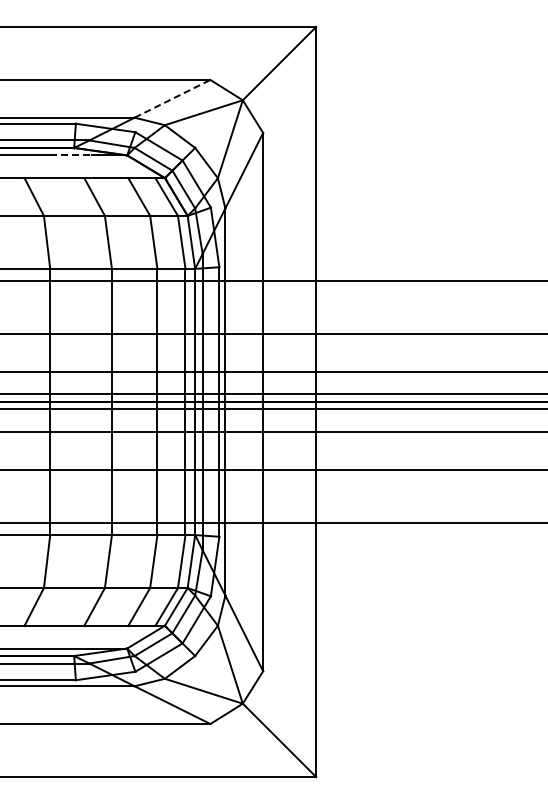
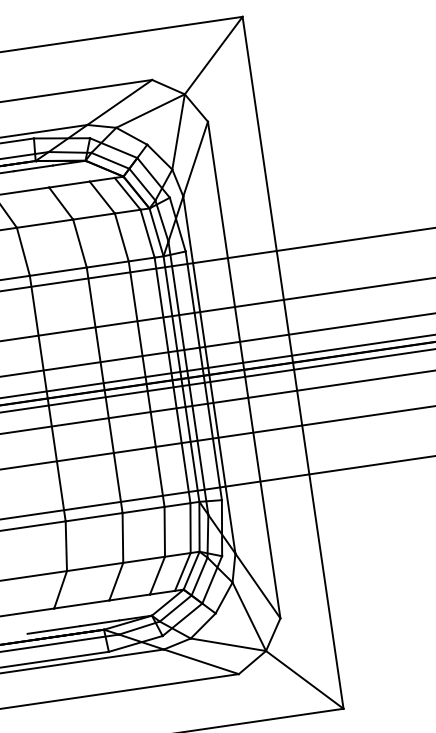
line: (172, 98) -> (119, 102), dashed -> solid
line: (71, 155) -> (34, 168), dashed -> solid

